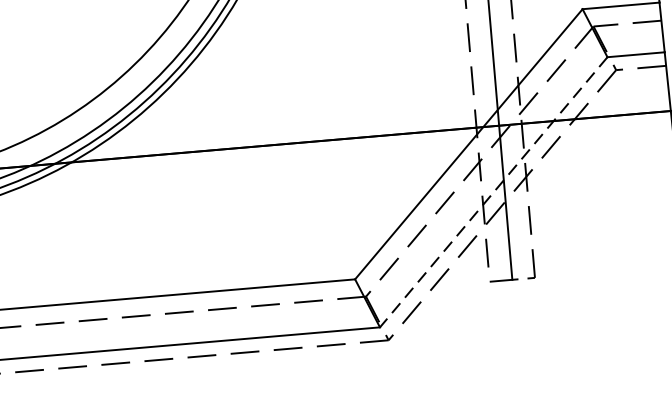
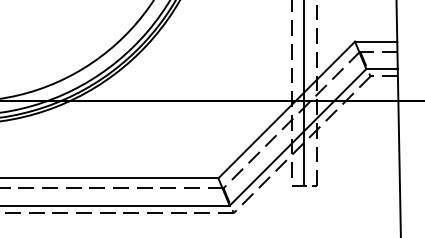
line: (494, 192) -> (298, 137), dashed -> solid

